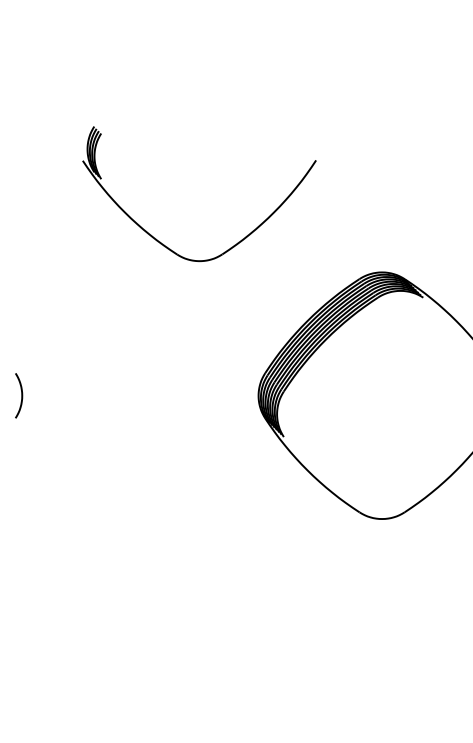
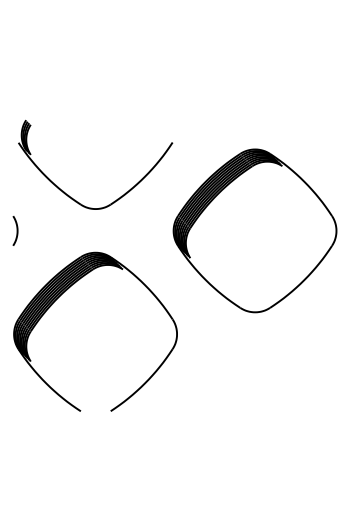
part: (164, 243) -> (72, 197), moved
part: (87, 495) -> (60, 296), added

